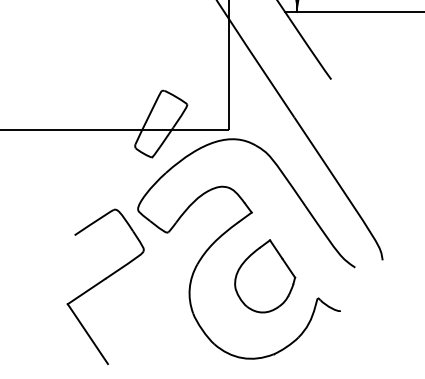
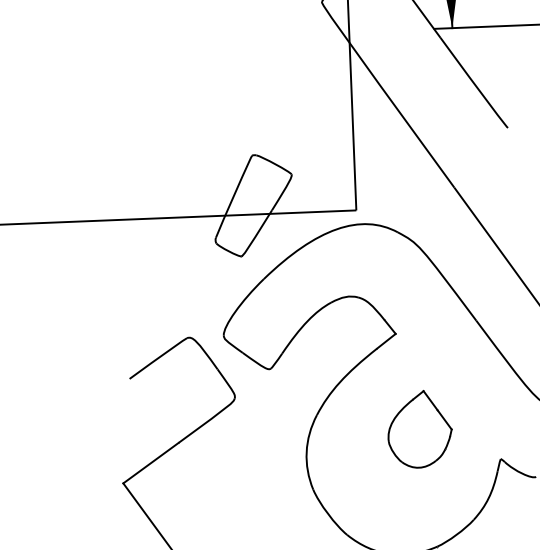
part: (265, 276) -> (420, 429), size x0.7

